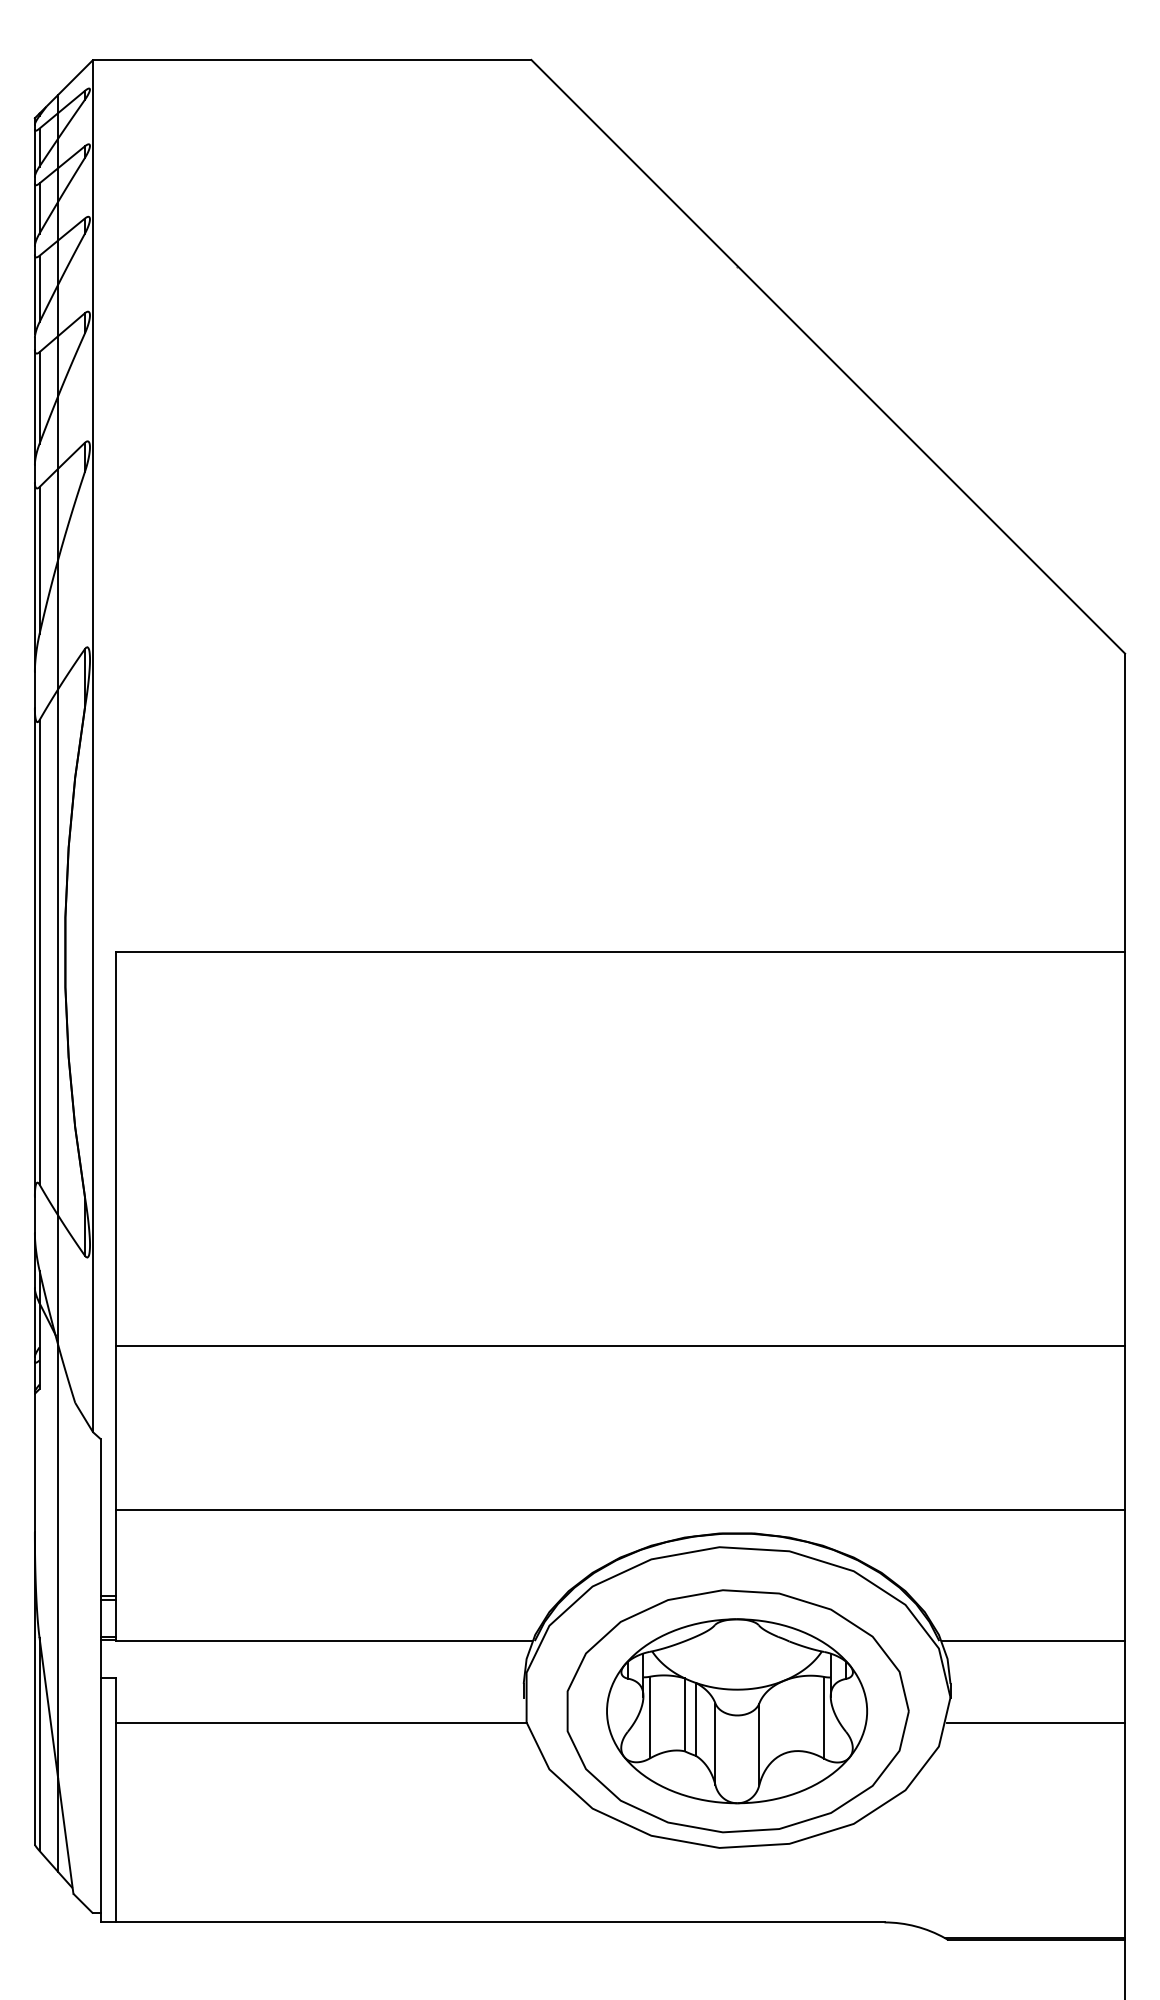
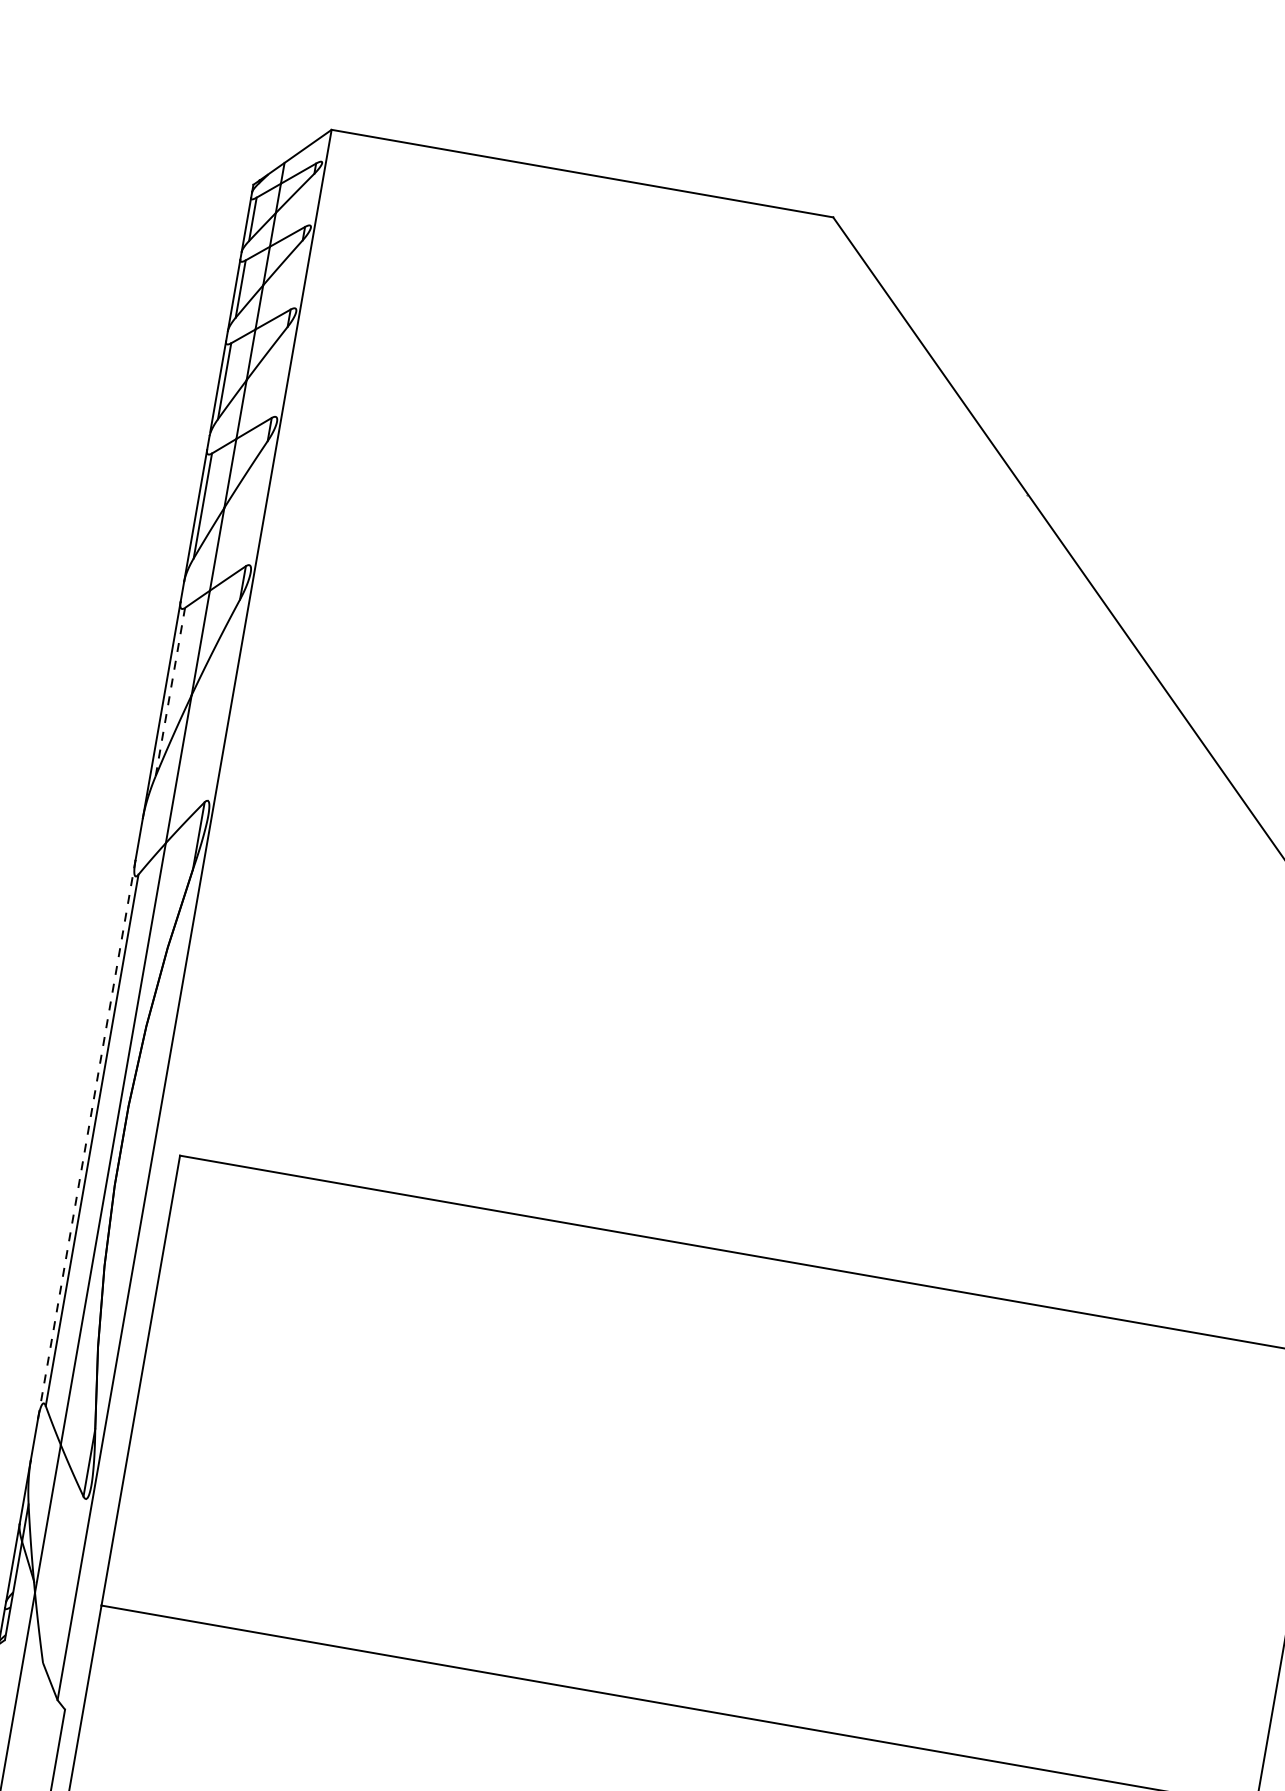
line: (39, 560) -> (170, 691), solid -> dashed
line: (34, 951) -> (86, 1138), solid -> dashed

